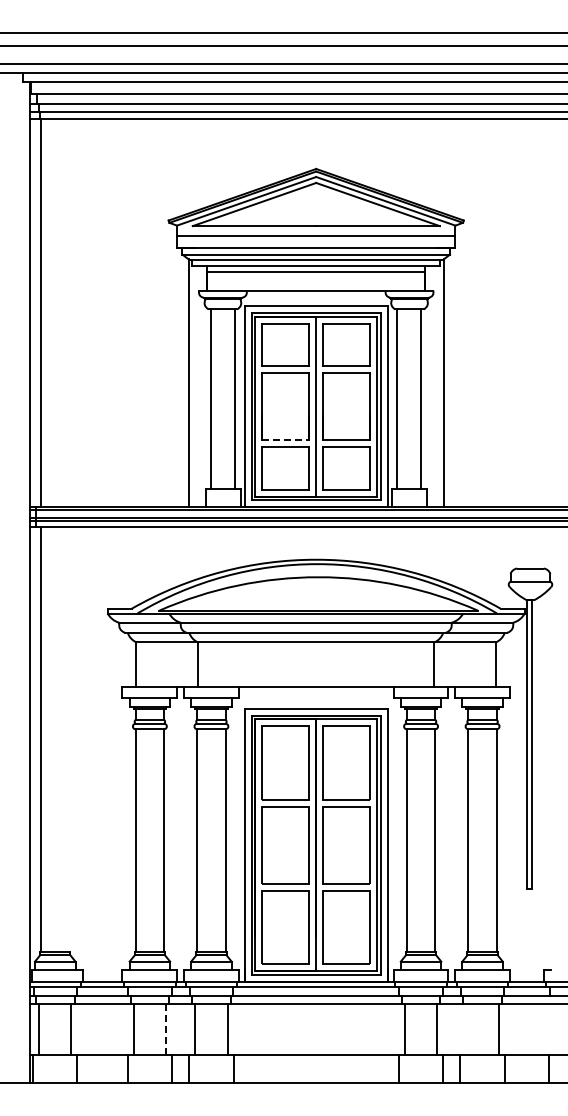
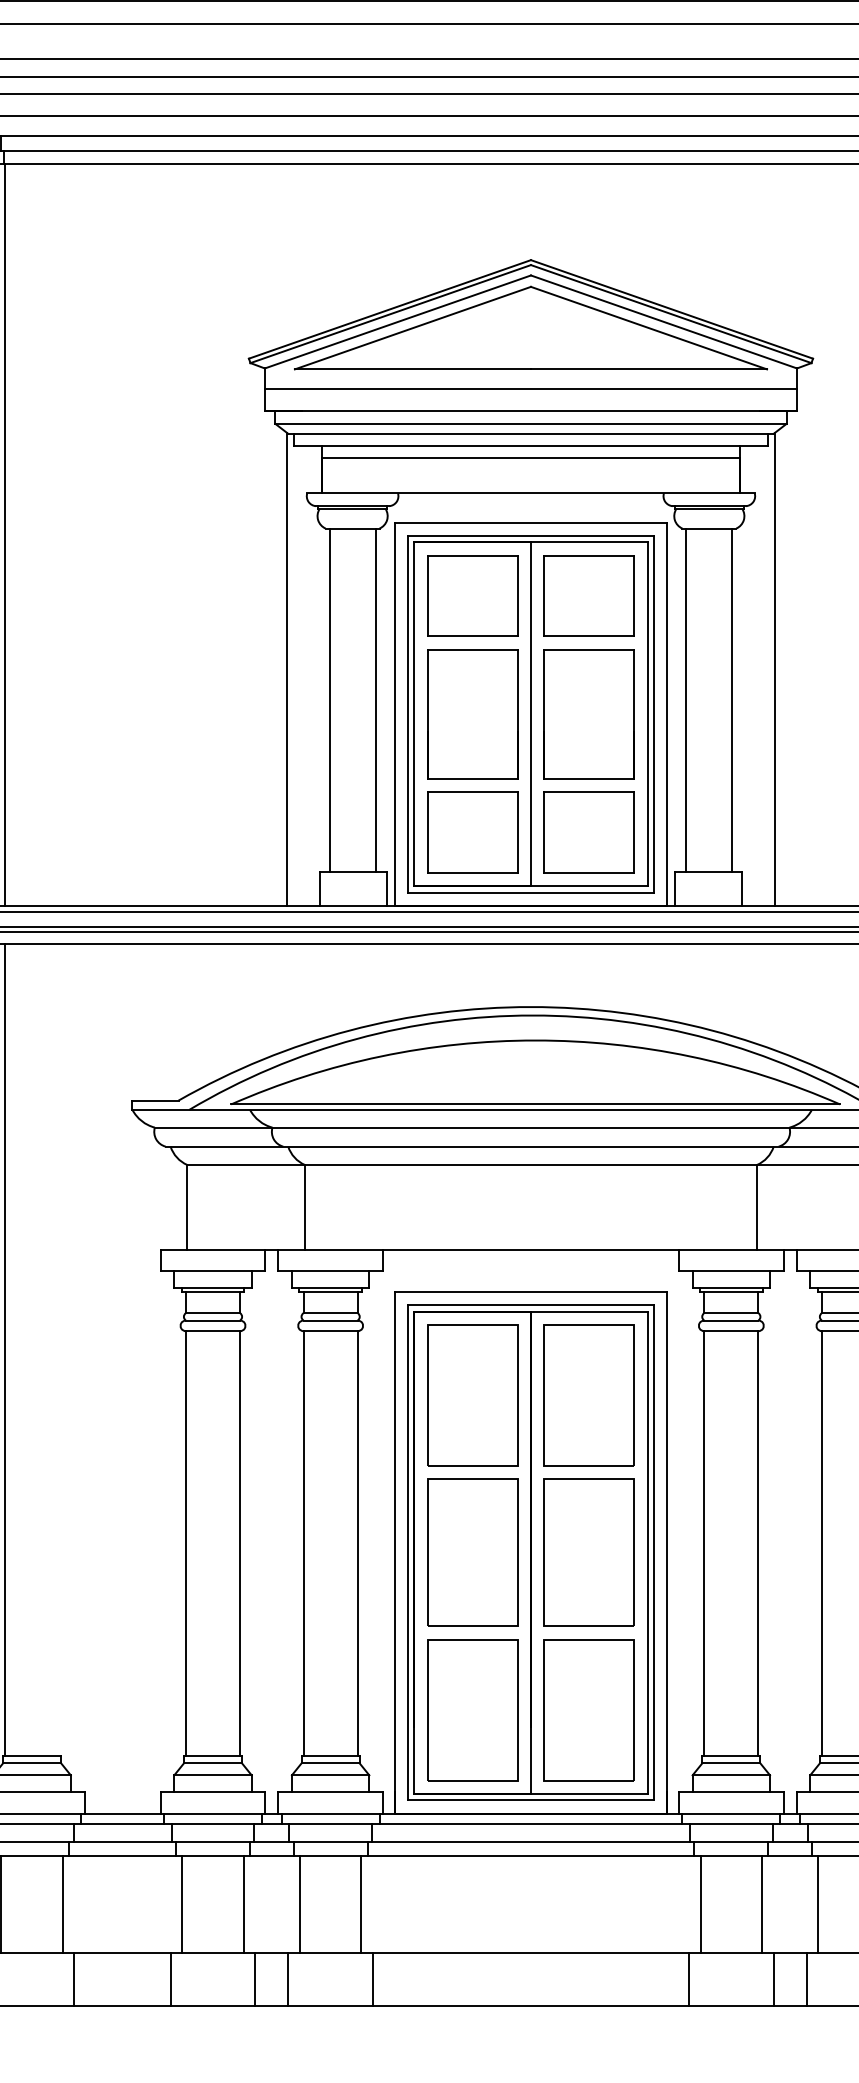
line: (285, 440) -> (472, 779), dashed -> solid
line: (466, 1028) -> (818, 1903), added
line: (165, 1029) -> (242, 1905), dashed -> solid

